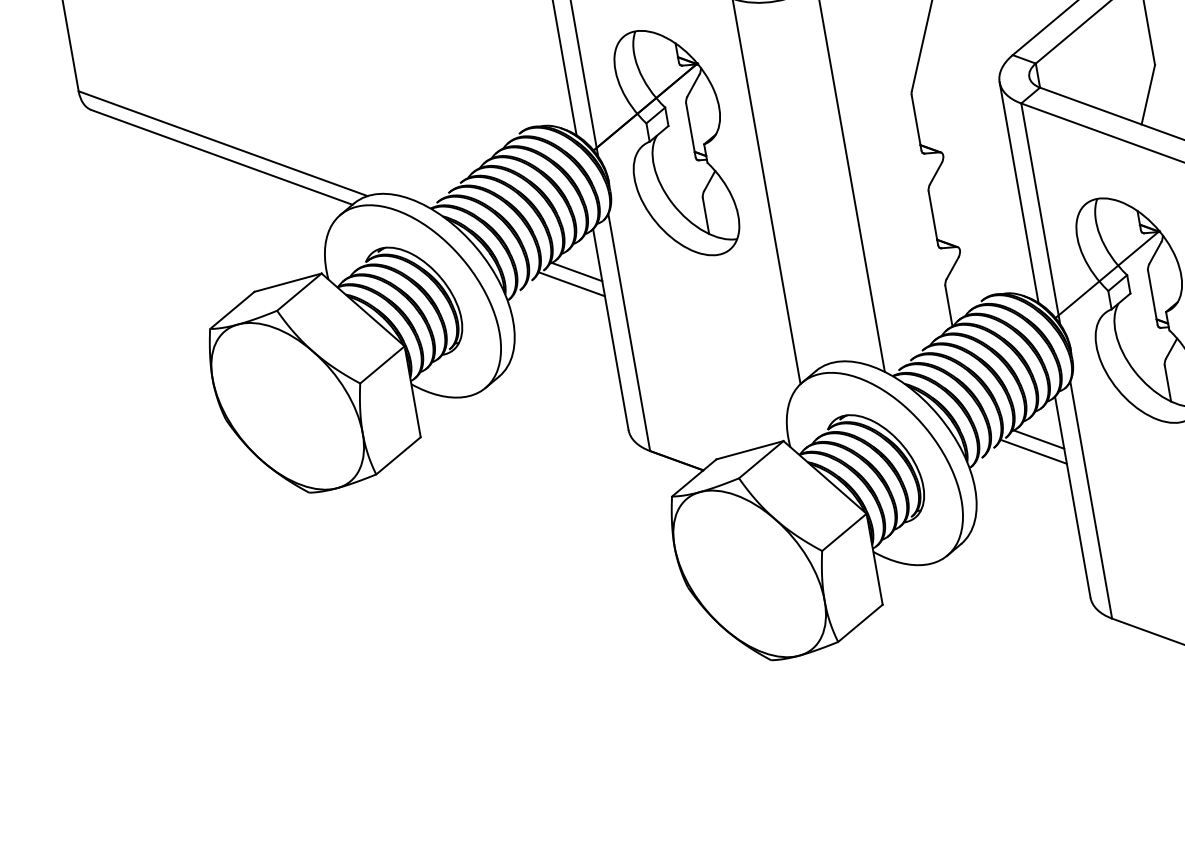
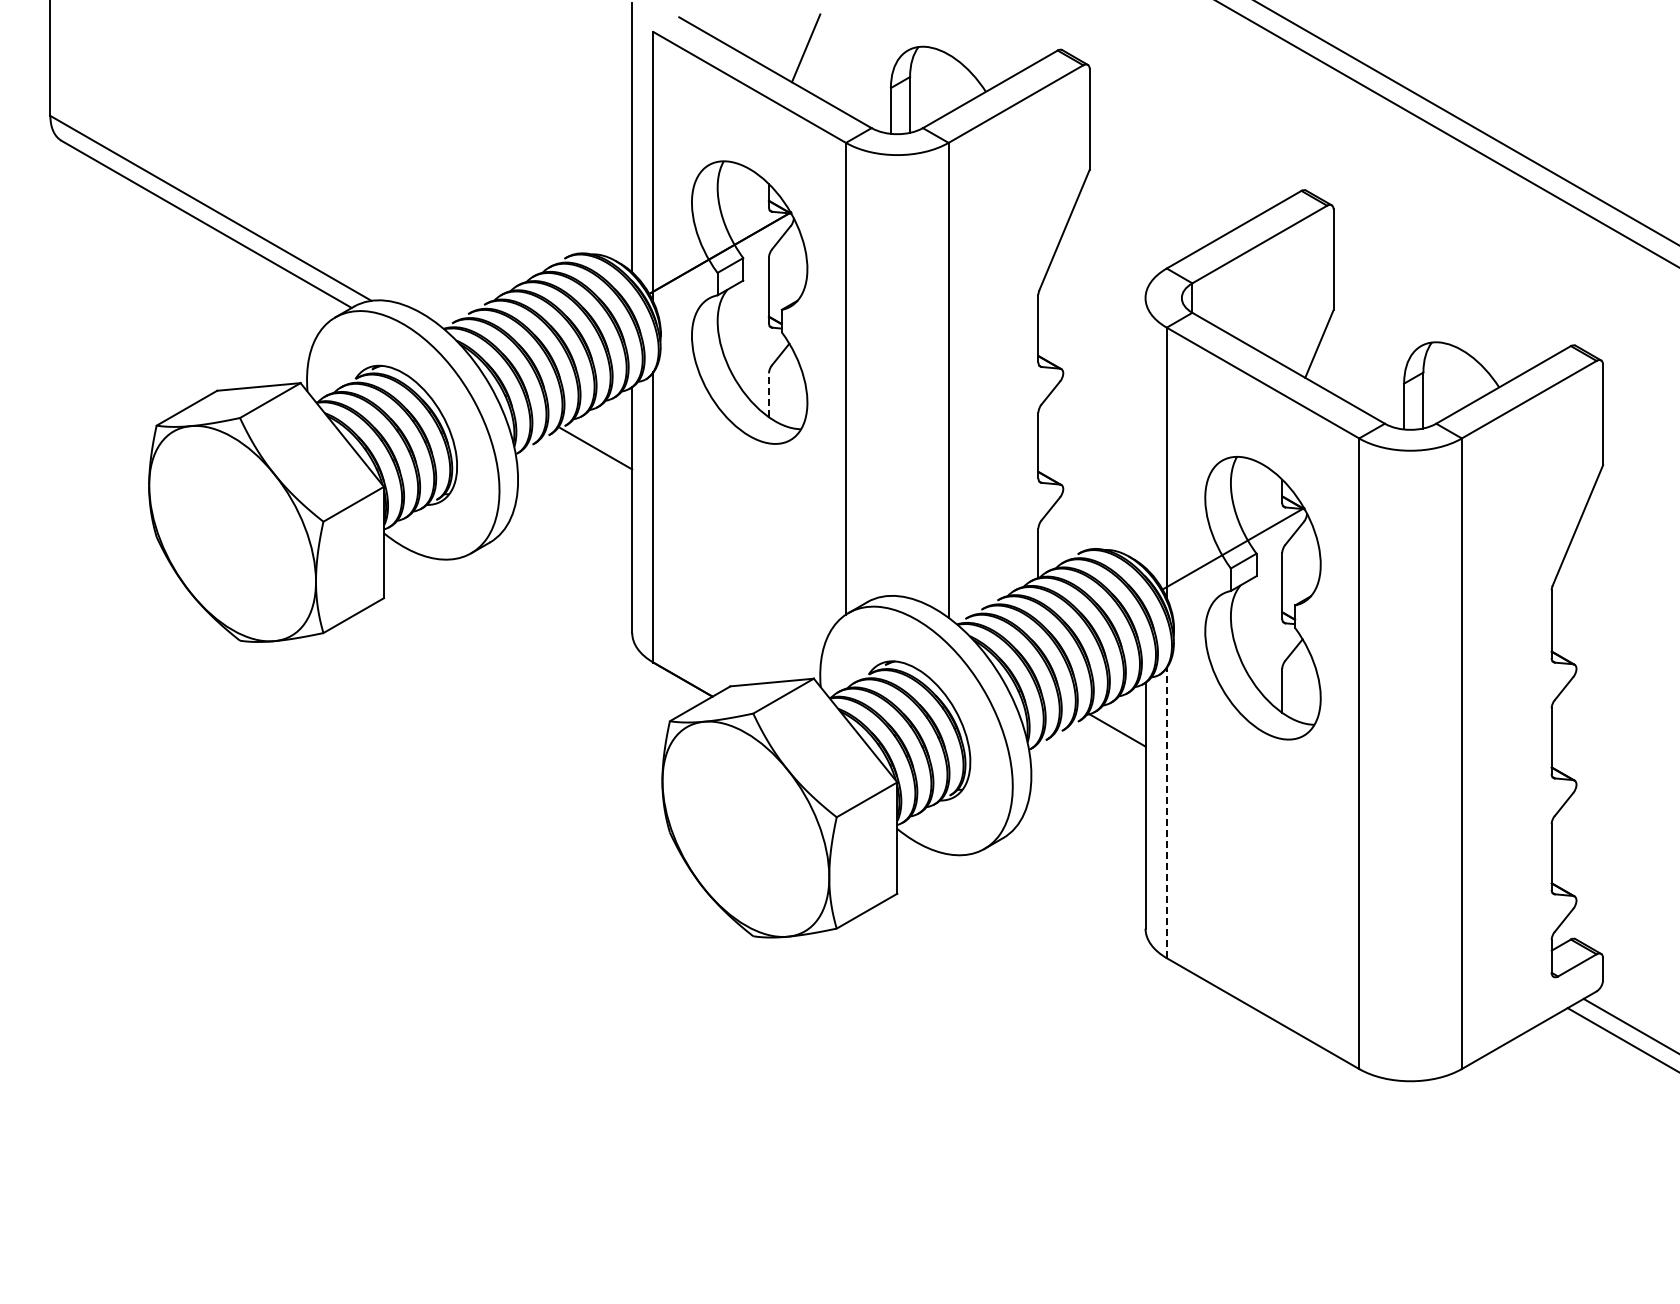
line: (1018, 192) -> (1145, 432), removed
line: (705, 216) -> (768, 395), solid -> dashed
line: (577, 271) -> (604, 434), removed
line: (1034, 452) -> (1109, 744), removed
line: (1090, 499) -> (1166, 812), solid -> dashed

